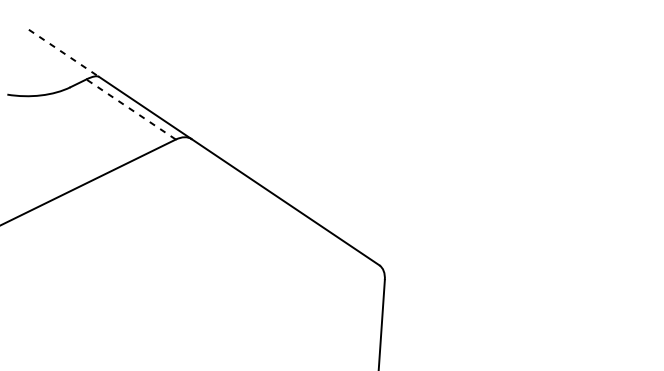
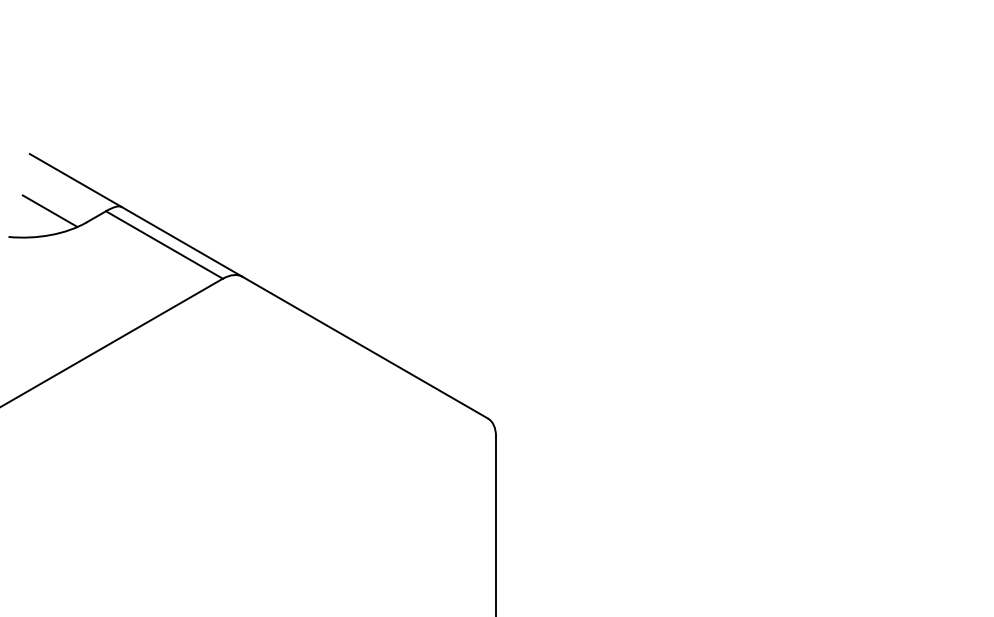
line: (63, 53) -> (75, 180), dashed -> solid
line: (41, 76) -> (49, 211), added
line: (131, 109) -> (164, 244), dashed -> solid

